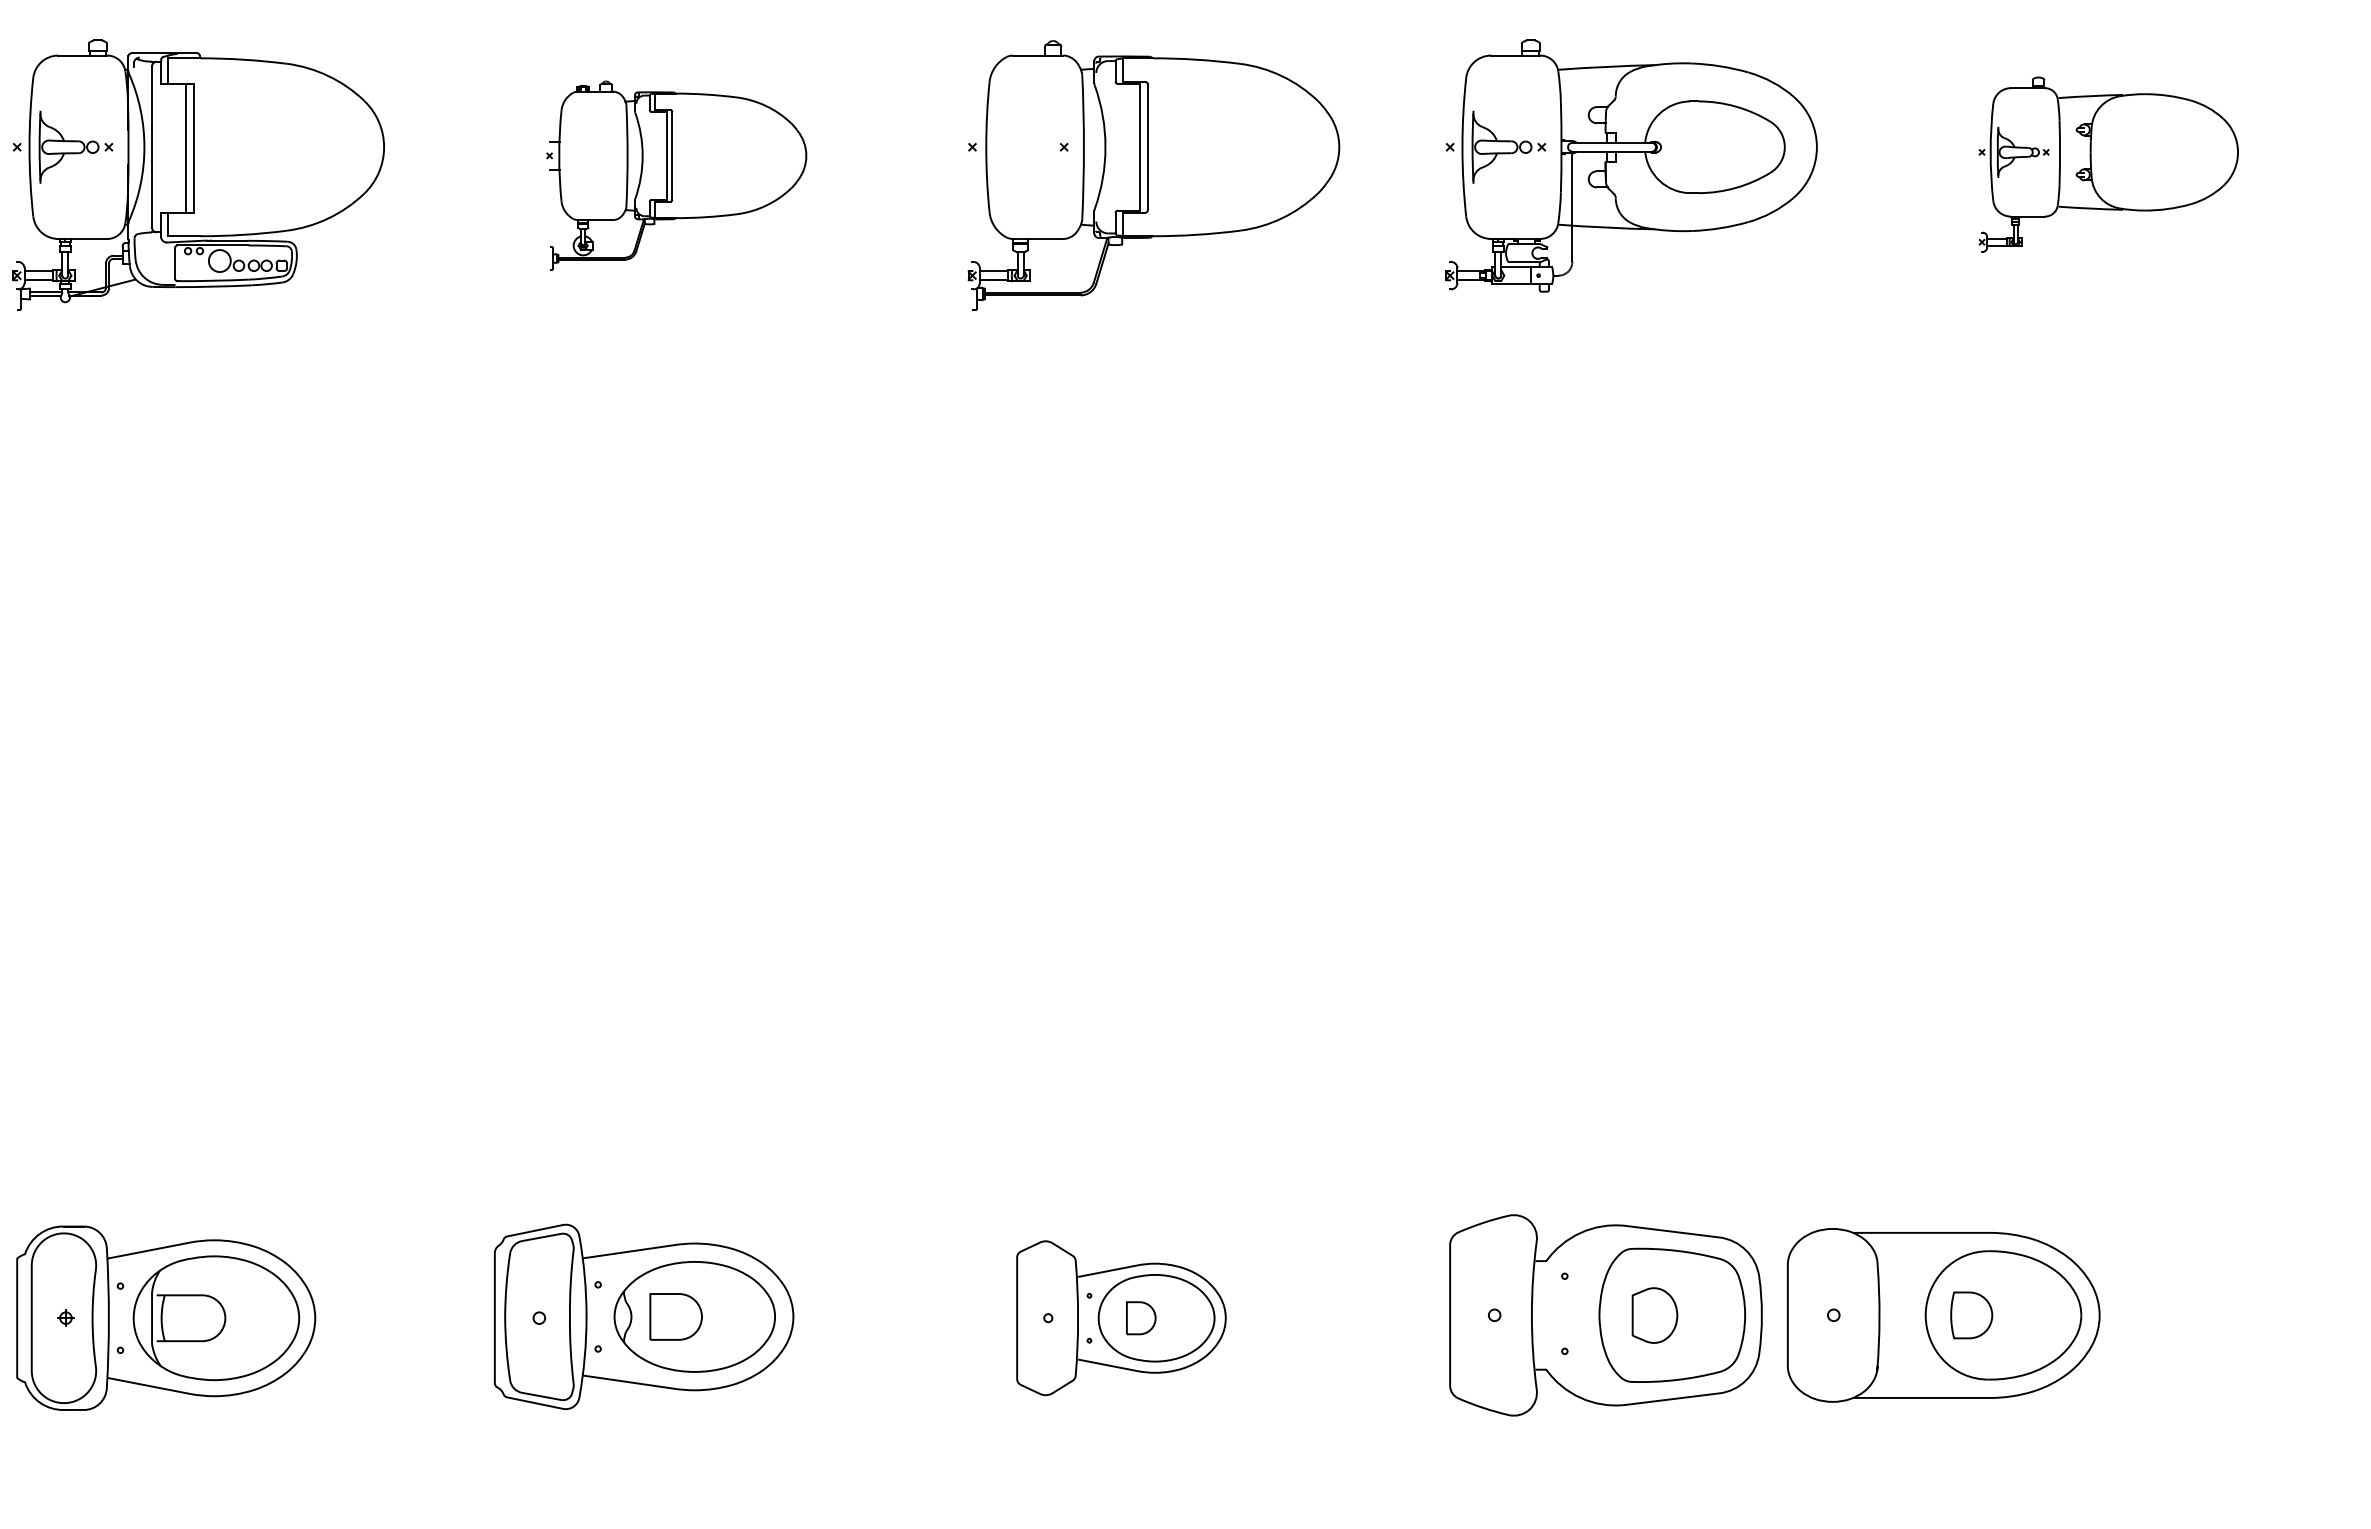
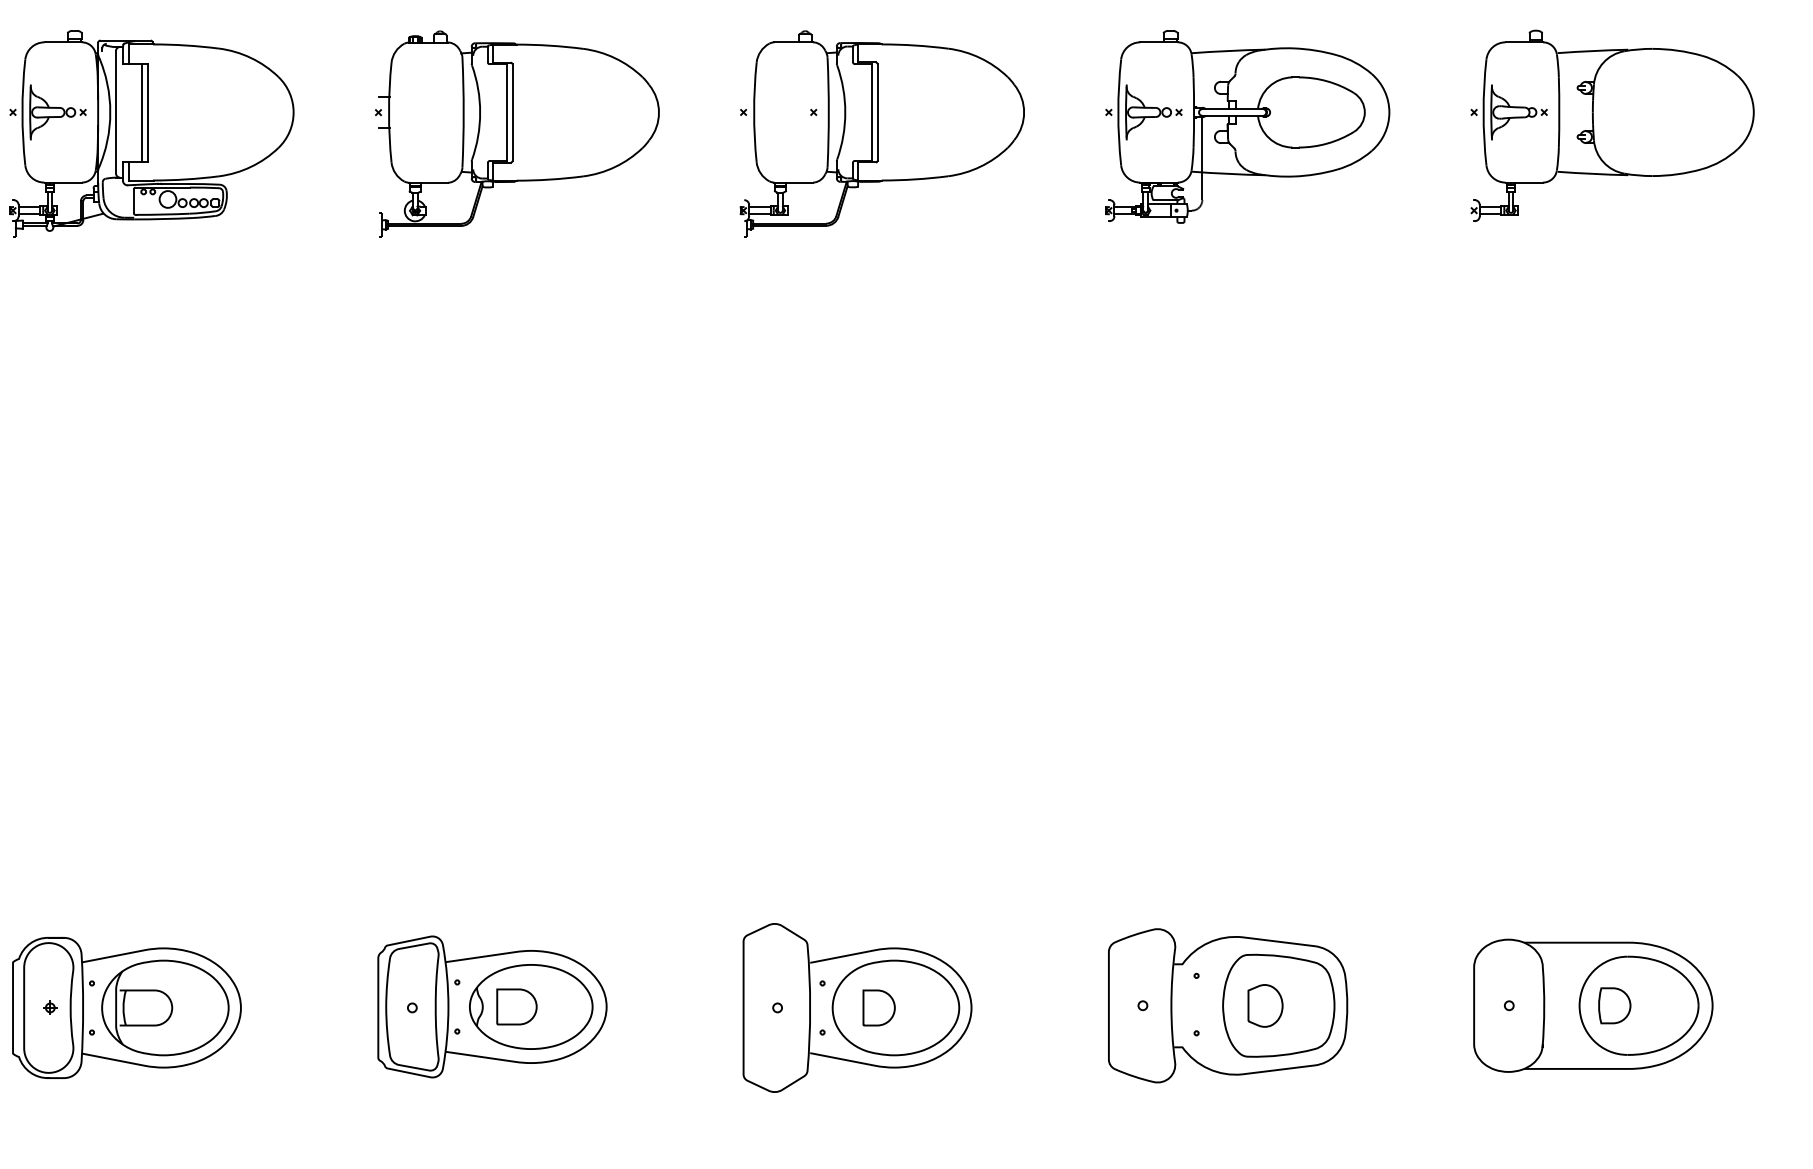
part: (2108, 164) -> (1612, 125), size x1.43
part: (676, 174) -> (517, 133), size x1.43
part: (1943, 1314) -> (1593, 1005), moved
part: (1121, 1317) -> (857, 1007), size x1.43

